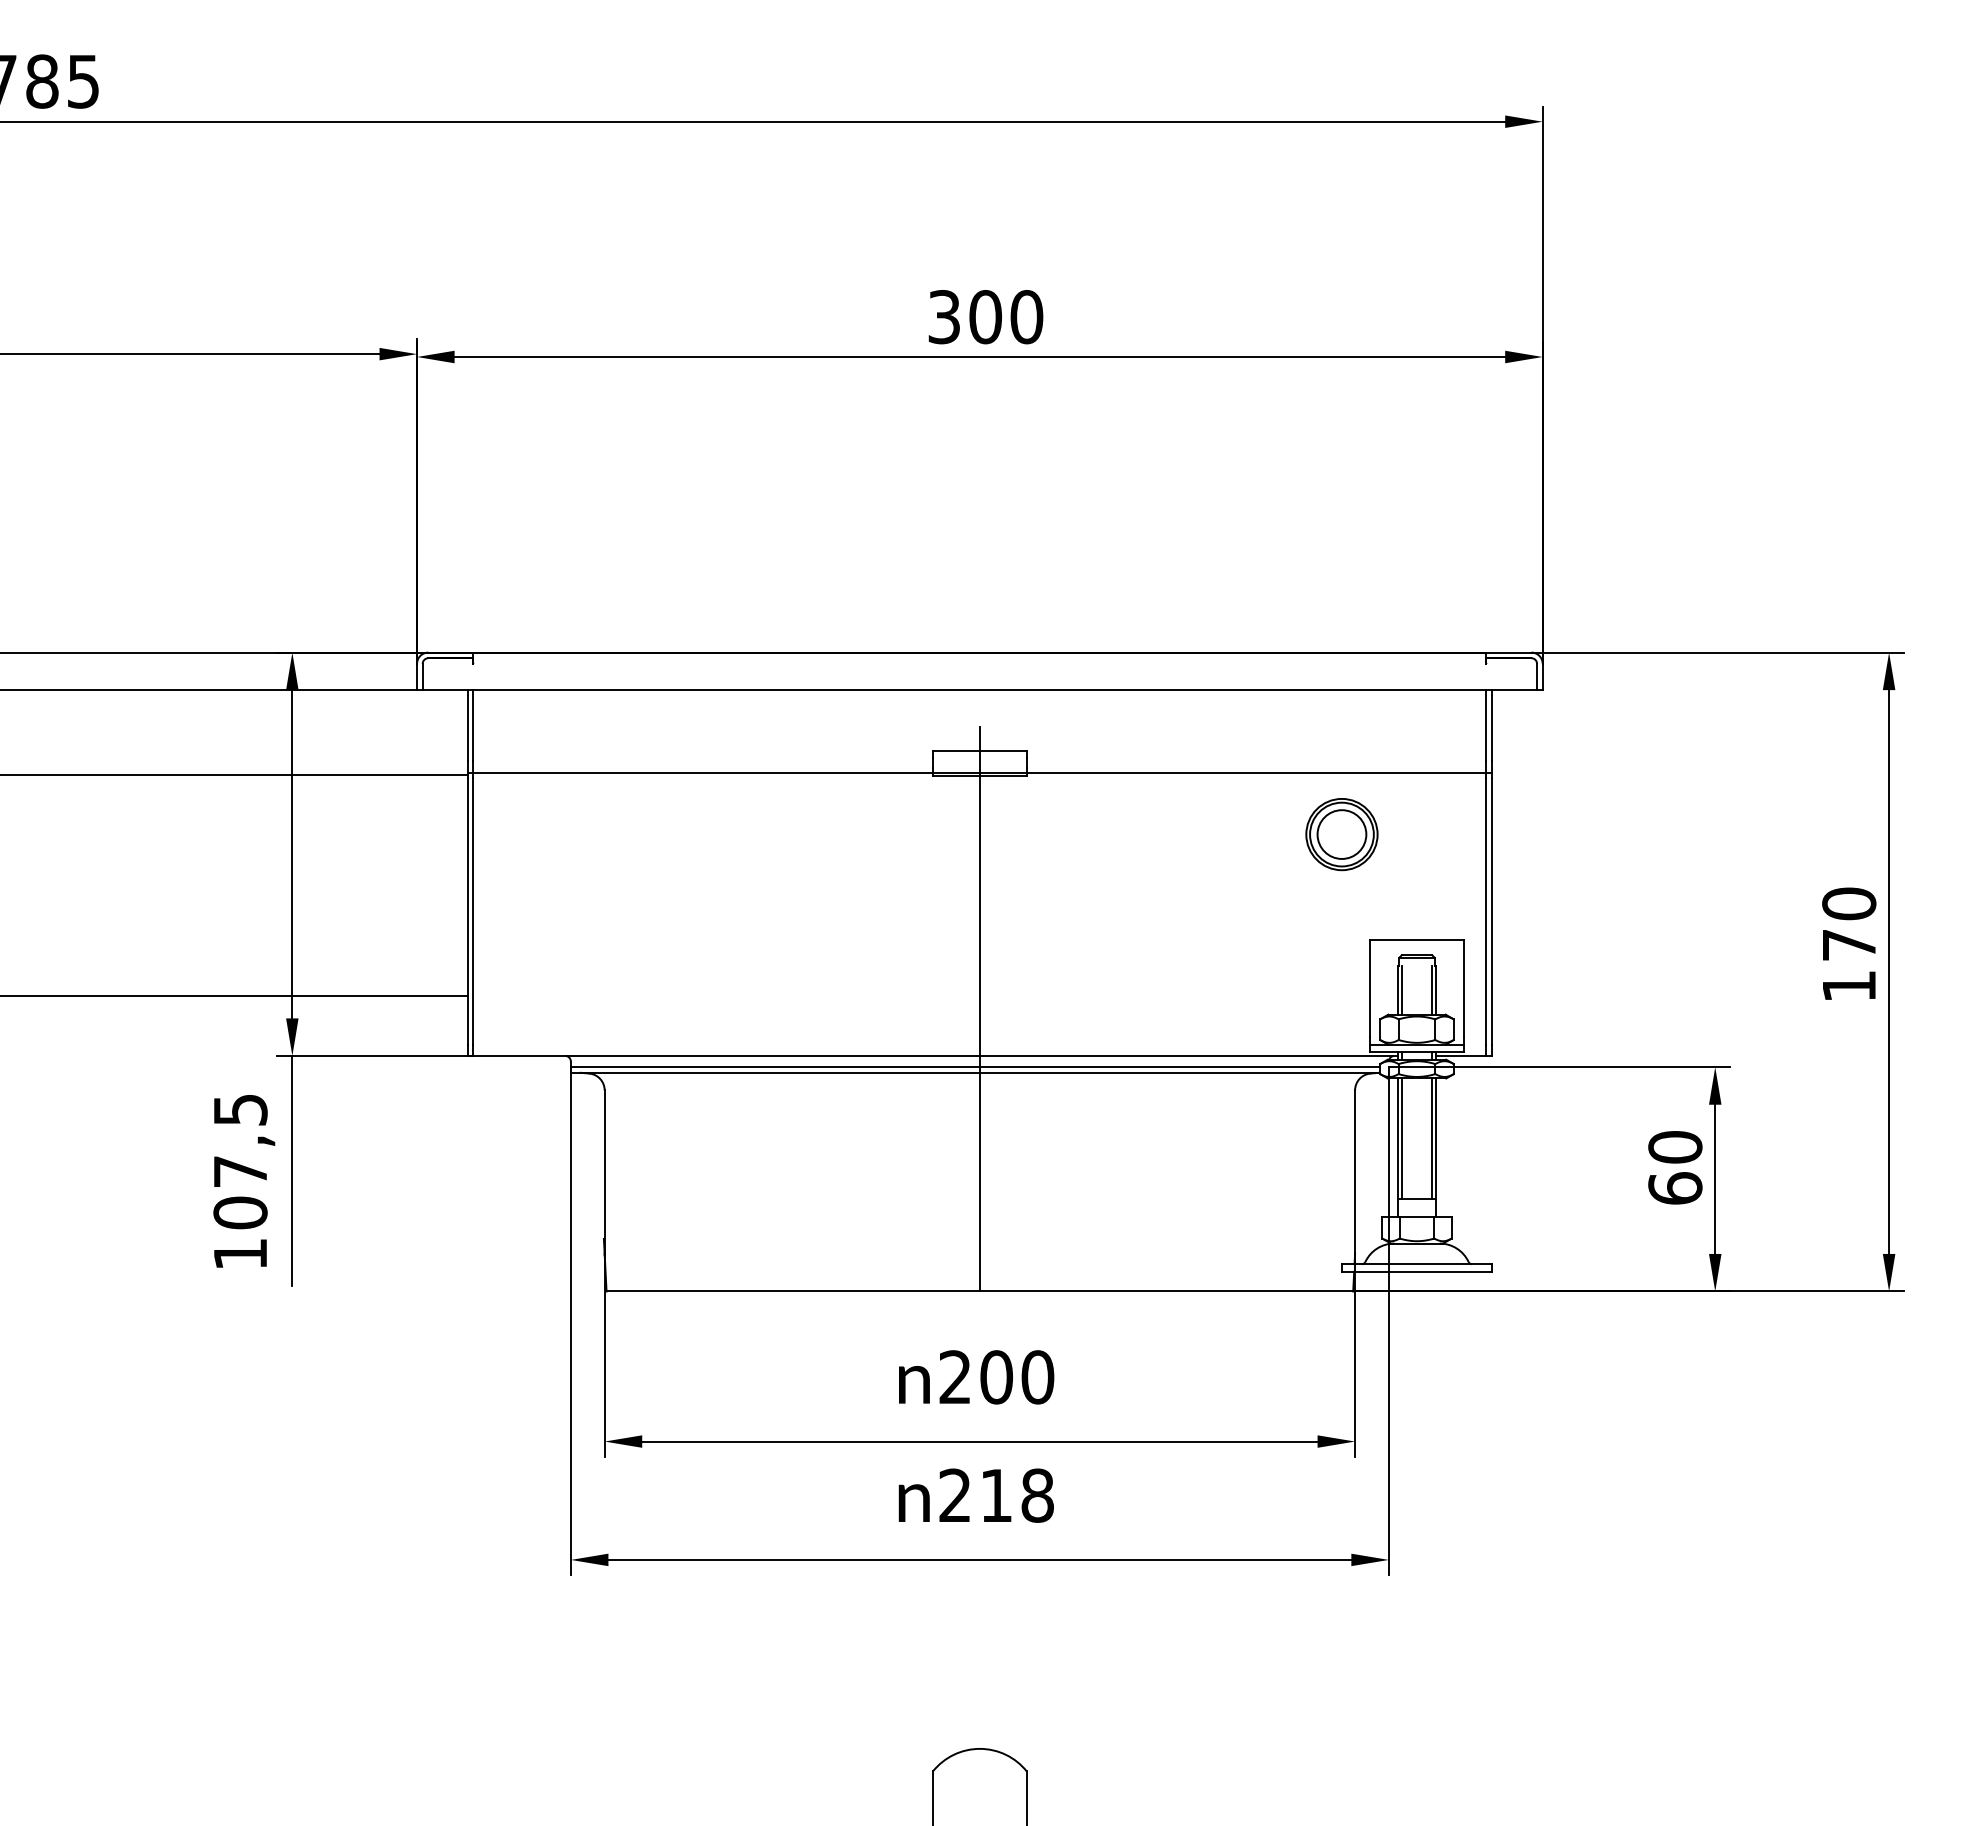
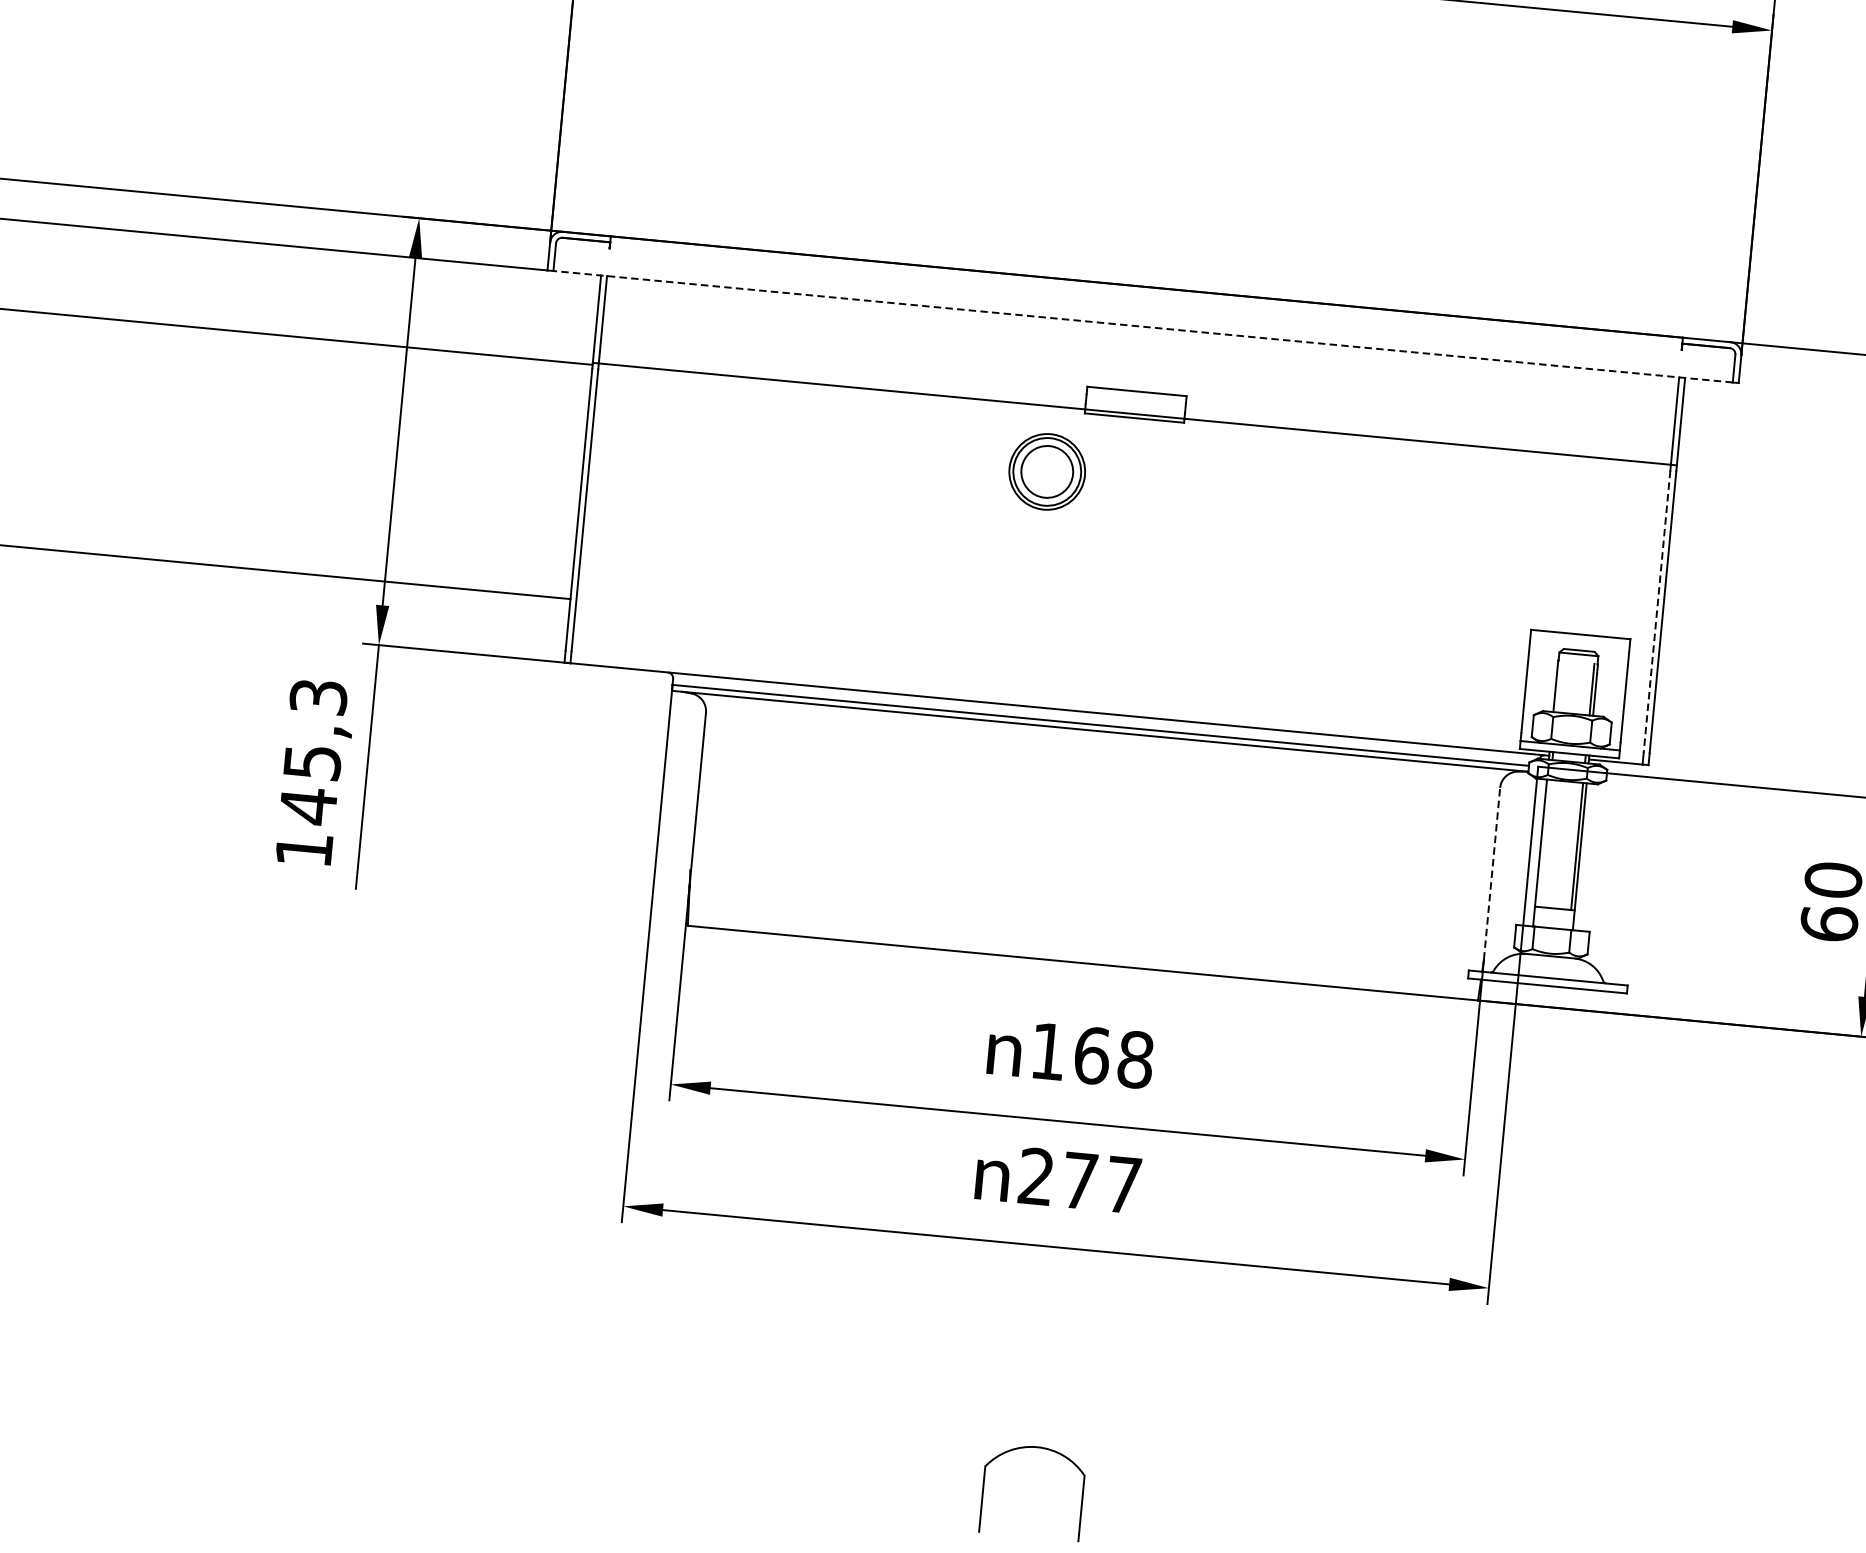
line: (979, 690) -> (1142, 327), solid -> dashed
part: (1341, 834) -> (1046, 471), moved
line: (1486, 911) -> (1657, 611), solid -> dashed
line: (1401, 989) -> (1559, 685), removed
line: (979, 1008) -> (1110, 663), removed
line: (1401, 1138) -> (1544, 843), removed
text: (240, 1162) -> (313, 752), 107,5 -> 145,3
line: (1355, 1170) -> (1492, 872), solid -> dashed
text: (996, 1377) -> (1091, 1055), 200 -> 168
text: (1017, 1495) -> (1102, 1182), 218 -> 277

